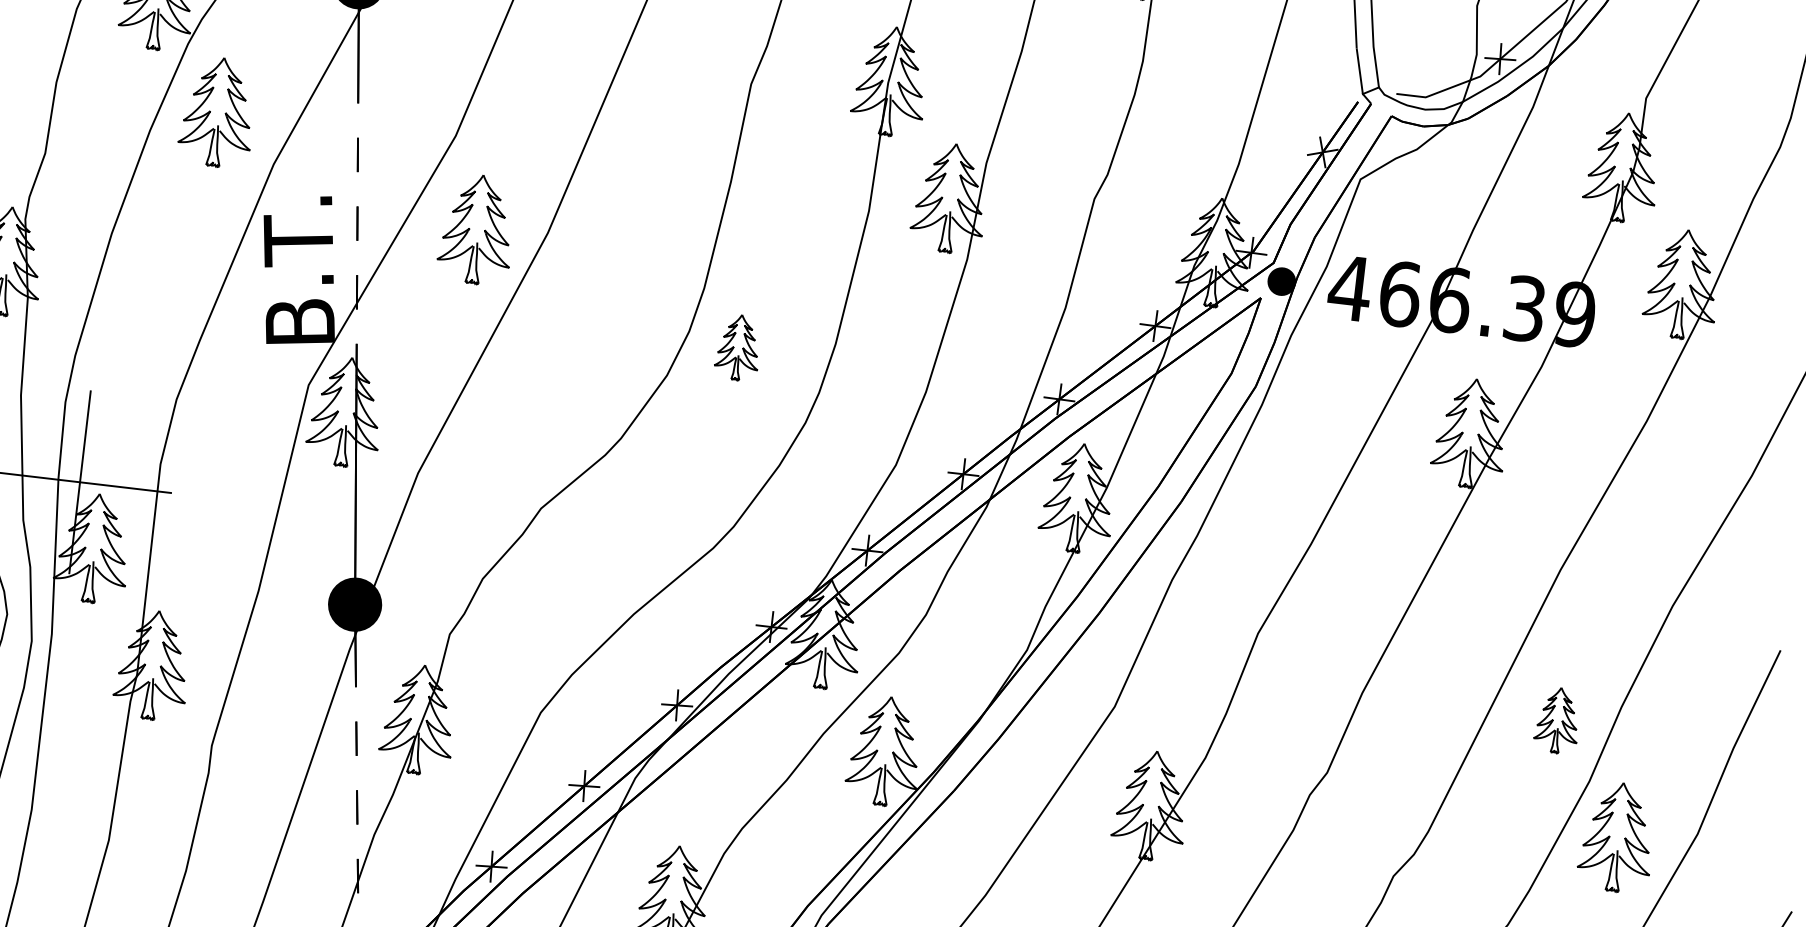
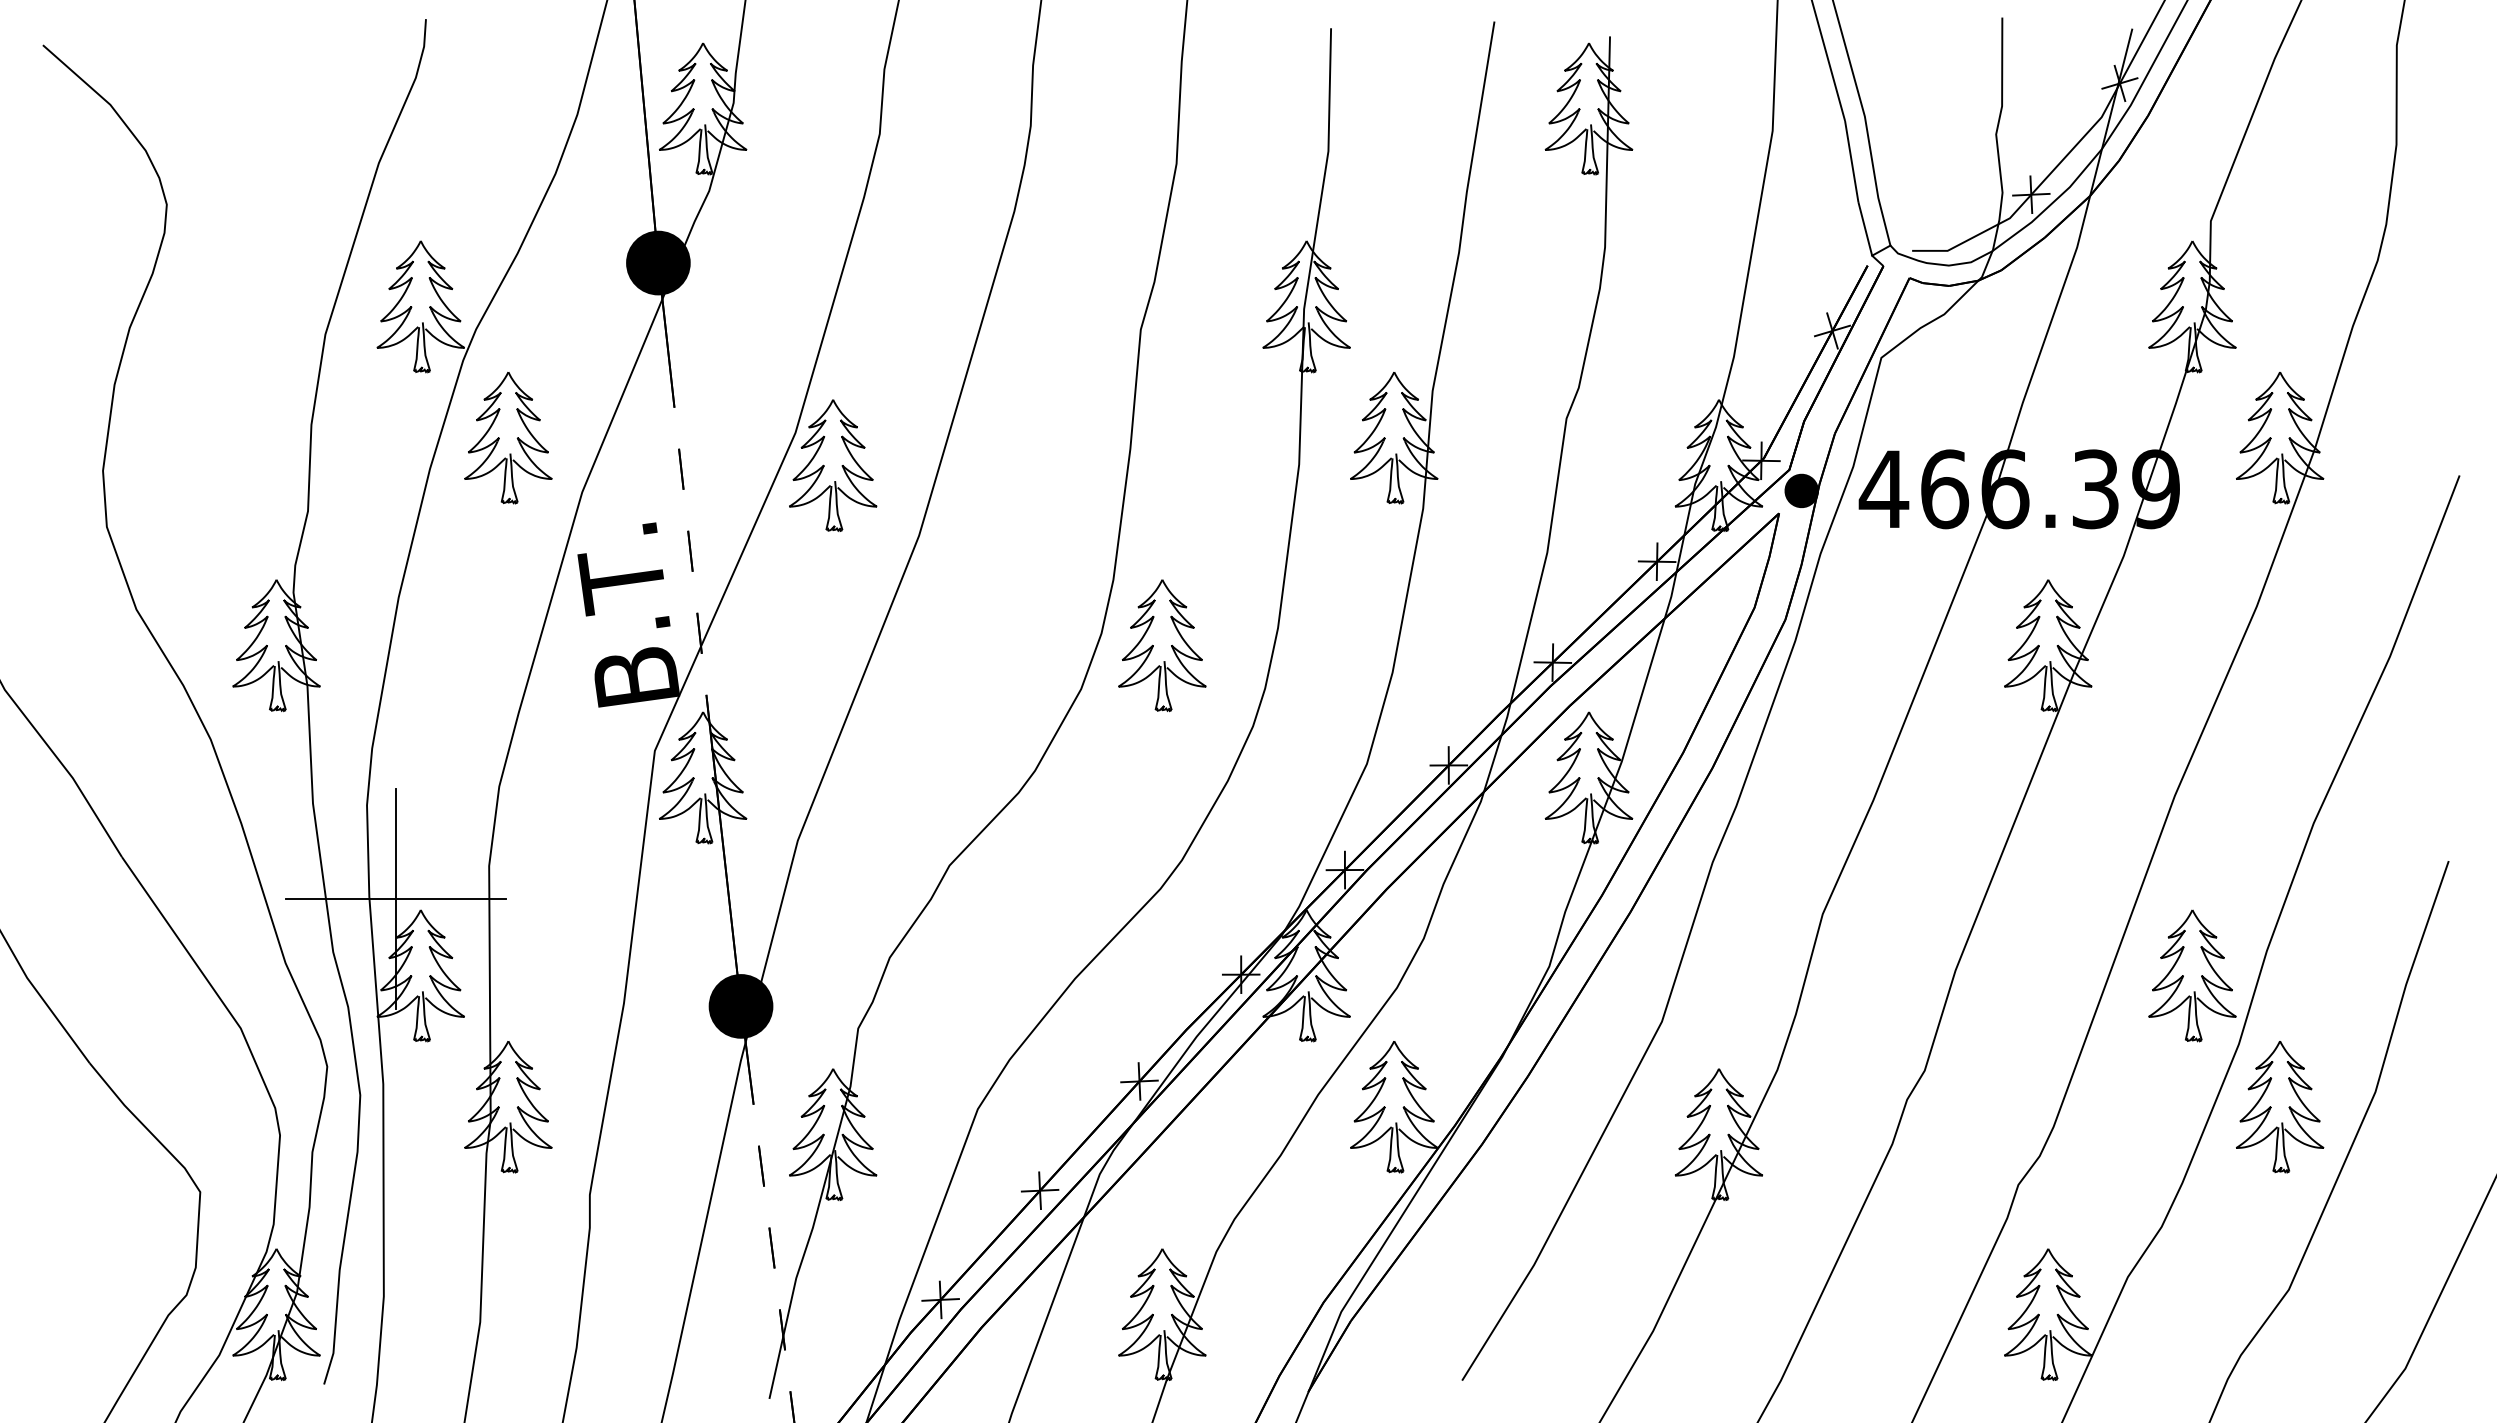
part: (477, 229) -> (833, 465), moved
part: (738, 347) -> (1162, 645), size x1.67
part: (1557, 720) -> (2192, 975), size x1.67

